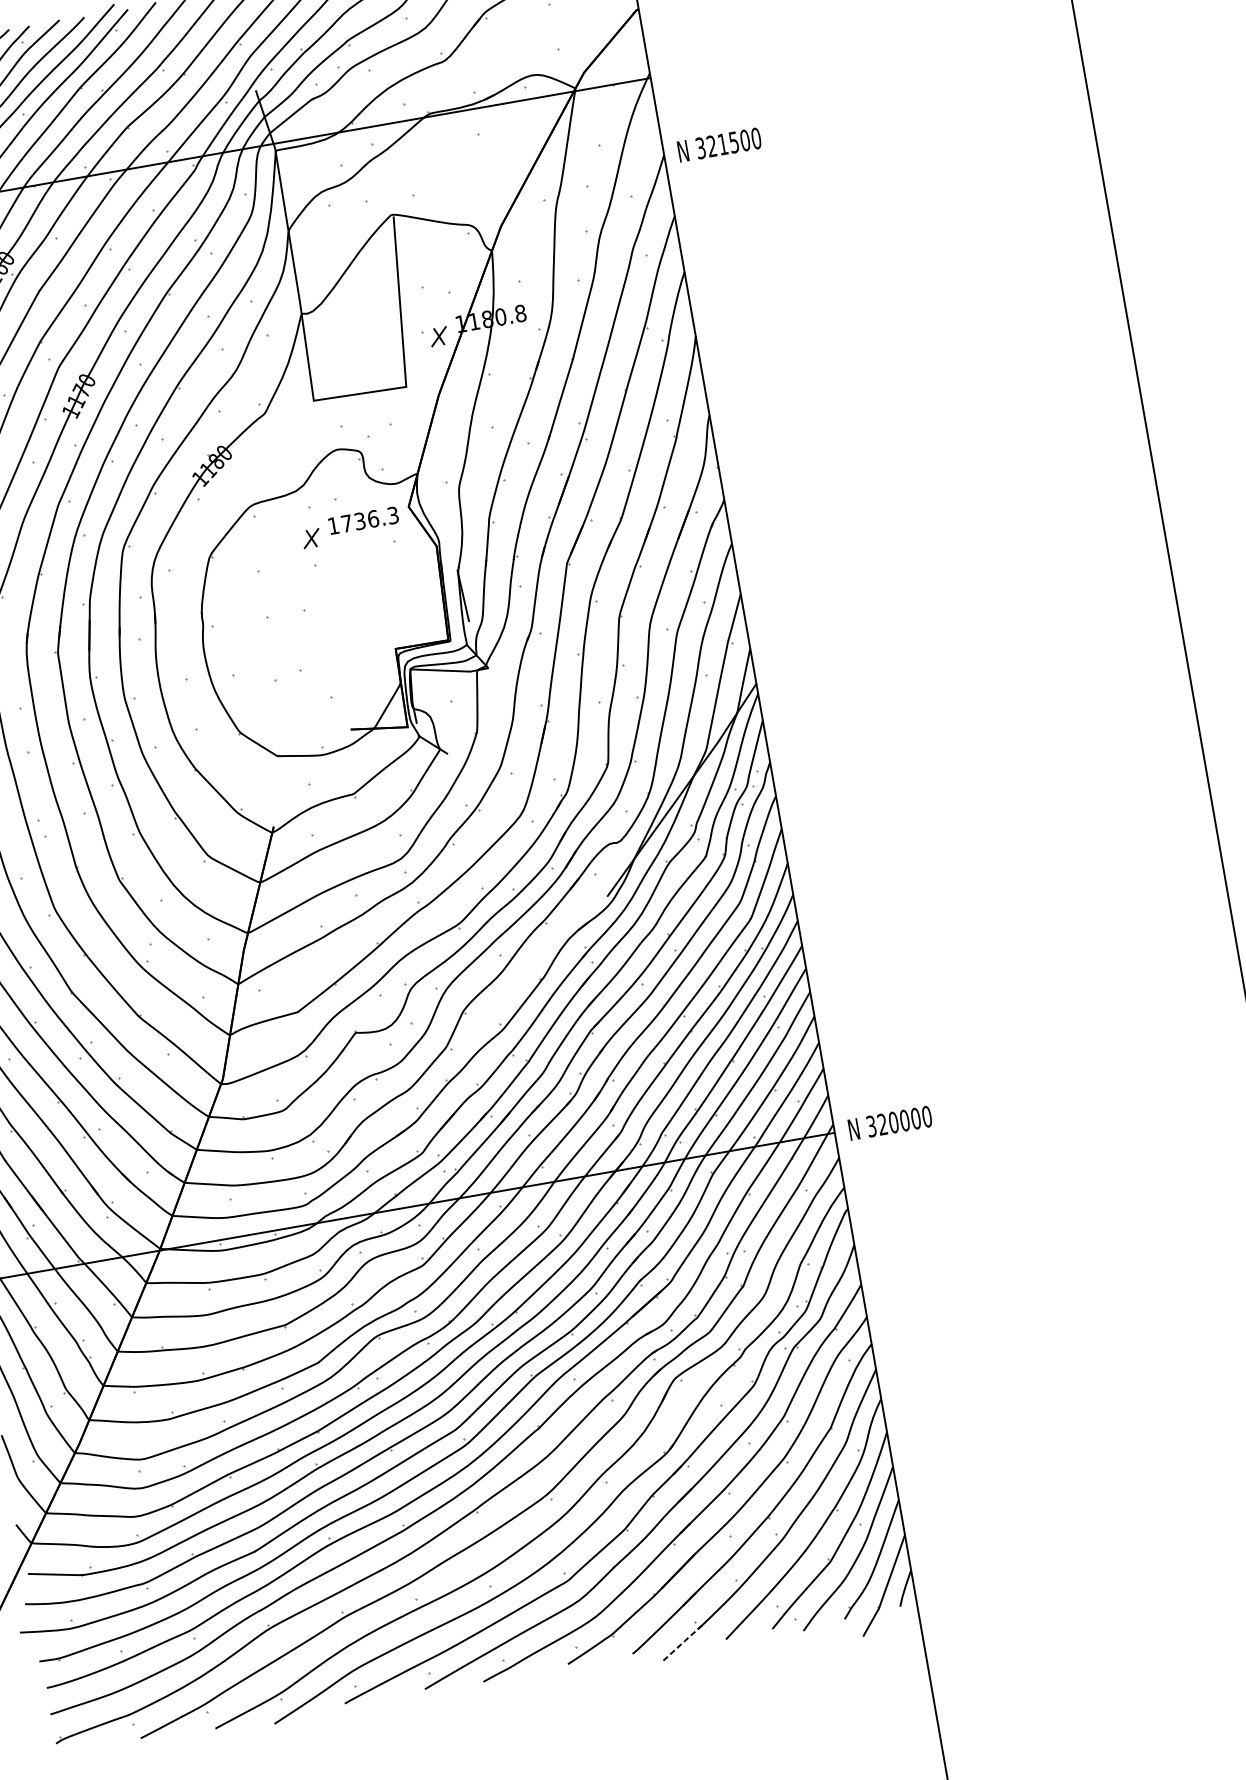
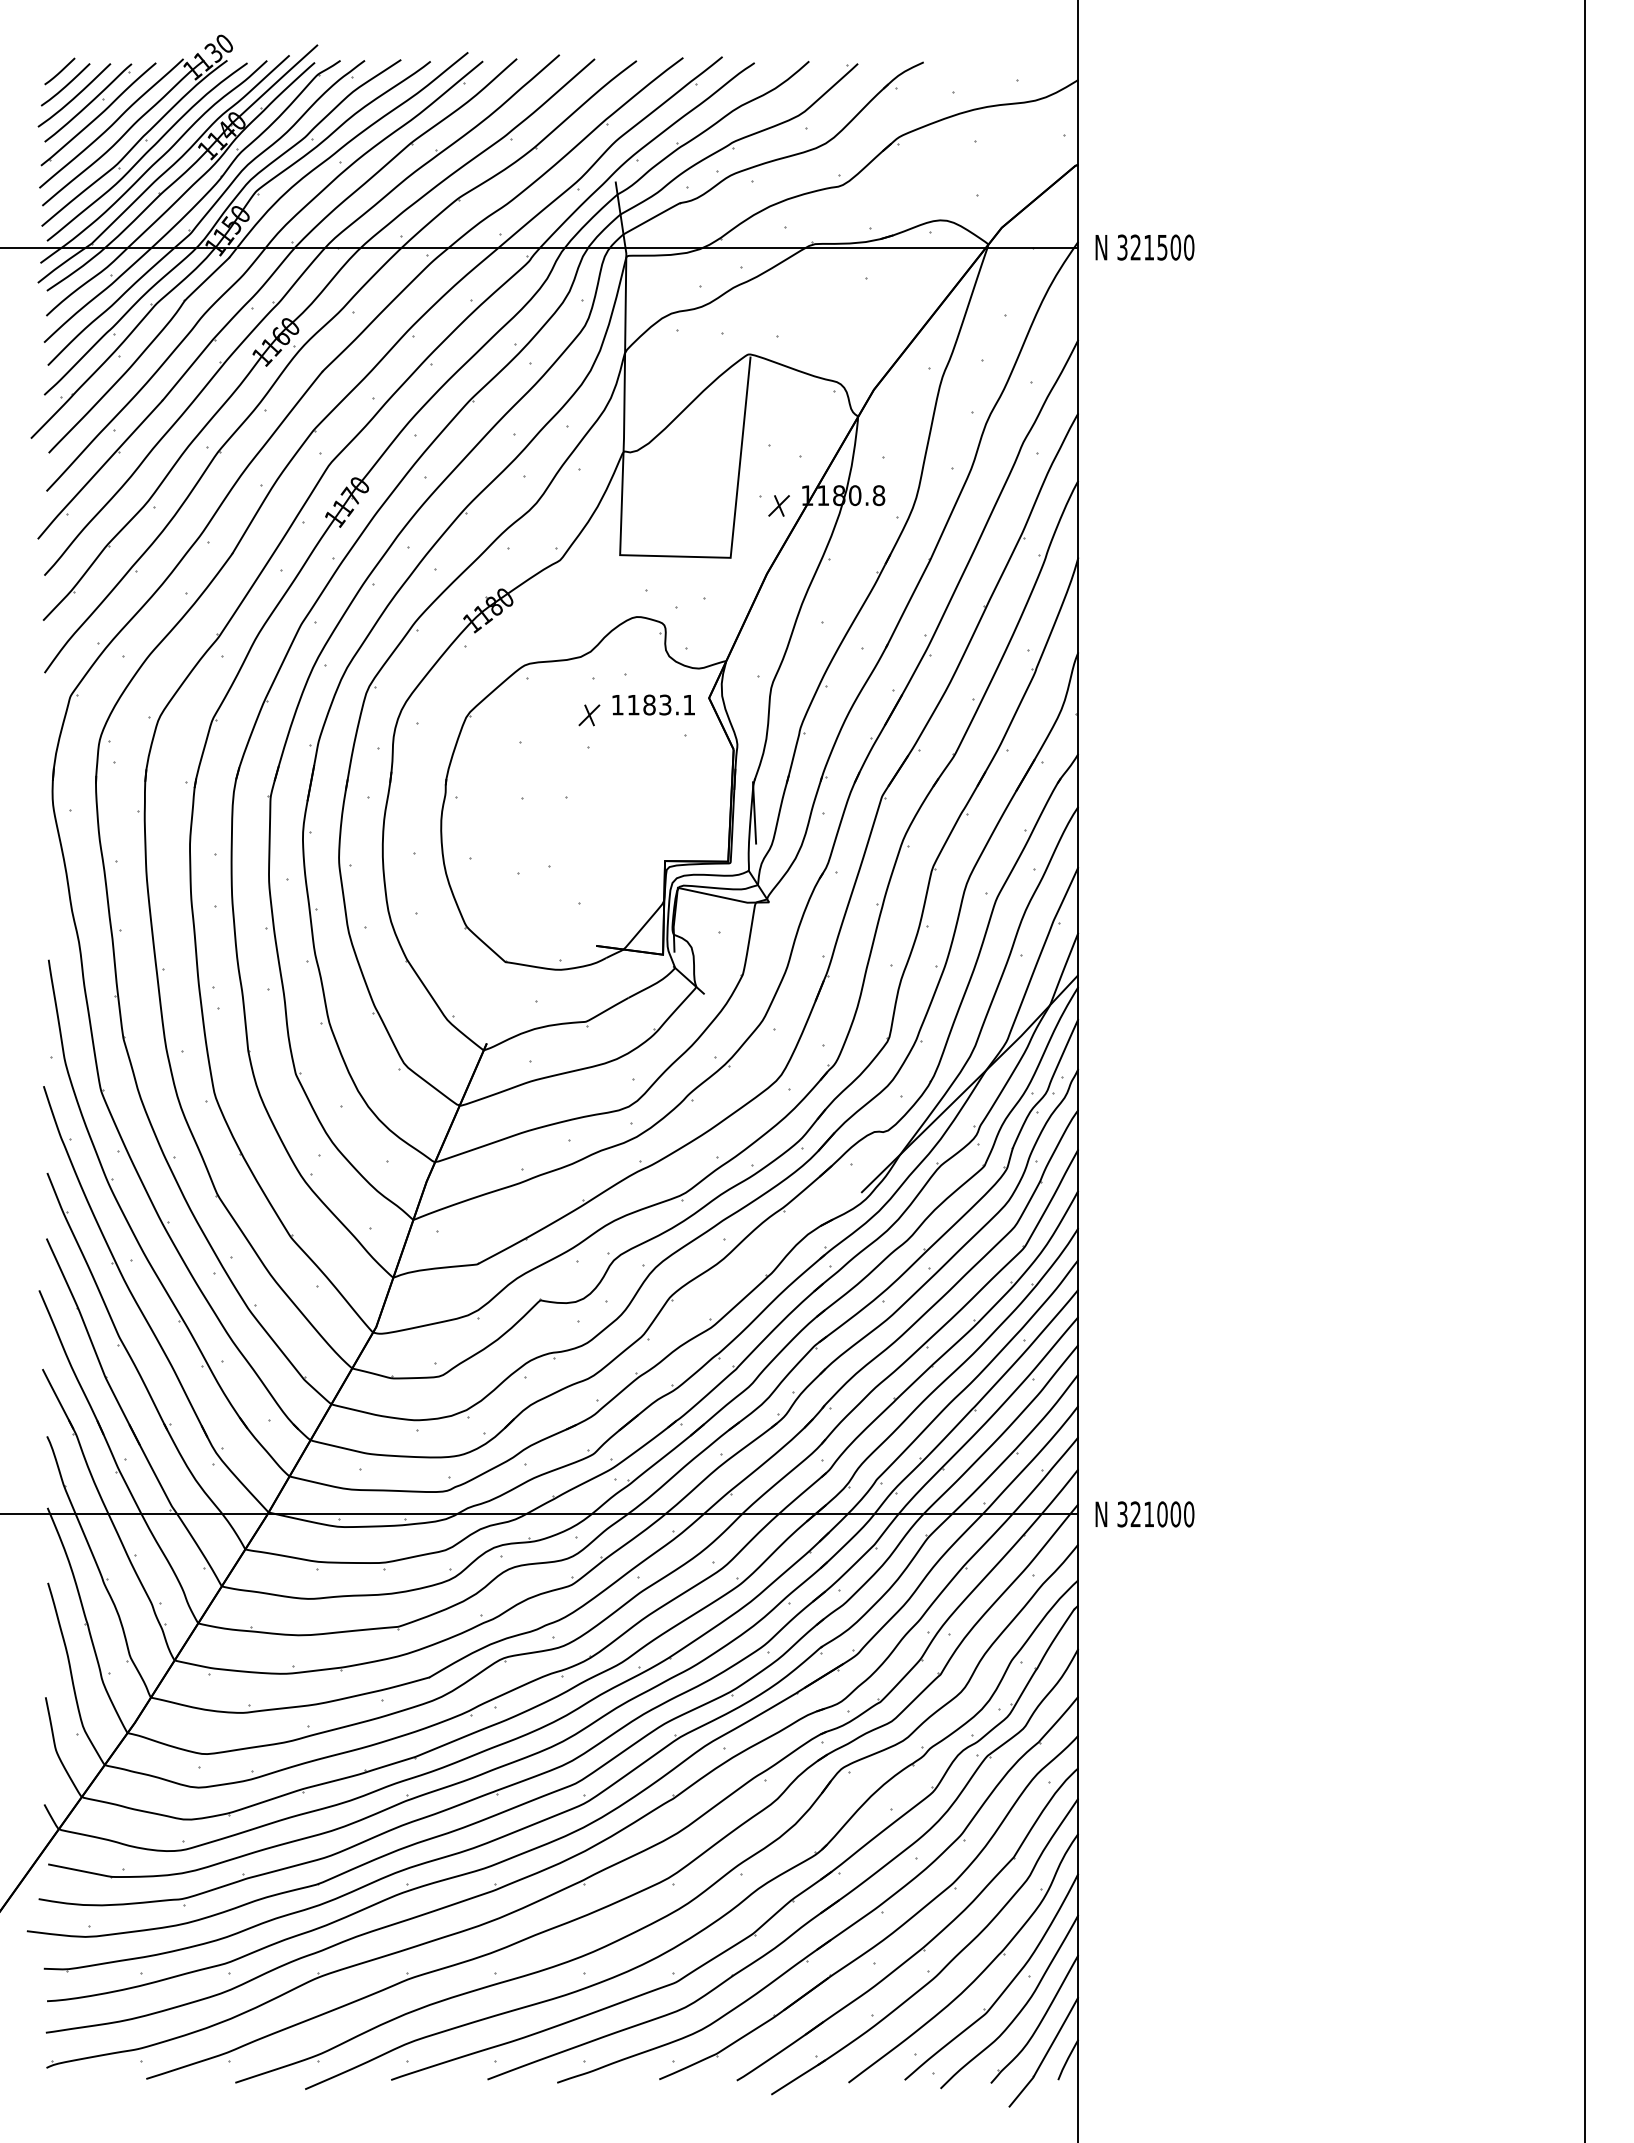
text: (719, 145) -> (1144, 247), moved
text: (370, 519) -> (661, 704), 1736.3 -> 1183.1
text: (894, 1122) -> (1149, 1514), 320000 -> 321000
line: (684, 1641) -> (799, 2076), dashed -> solid

